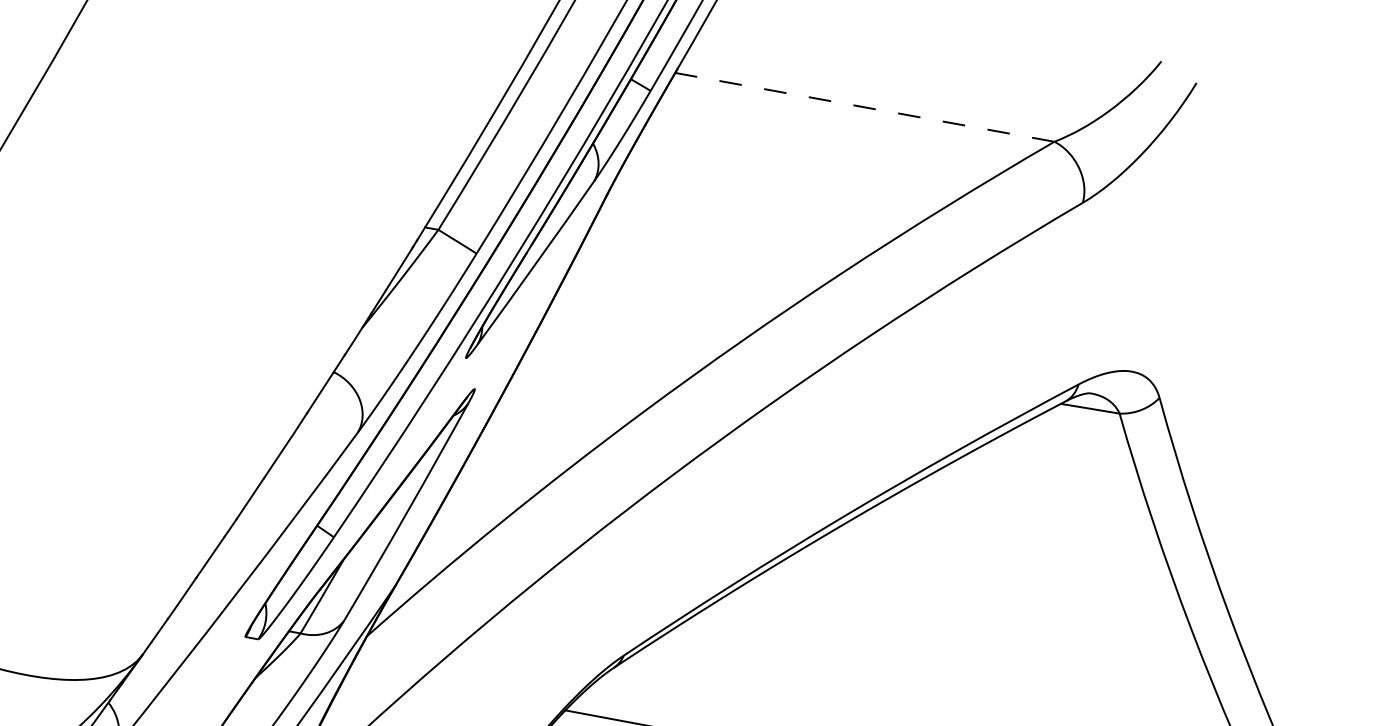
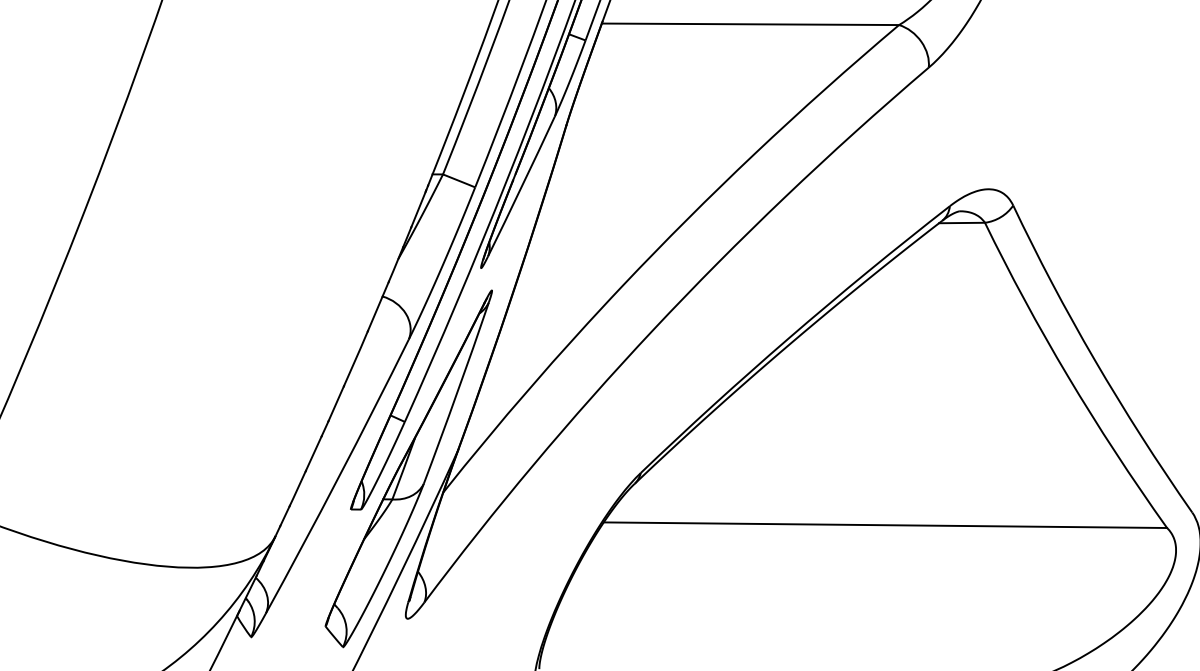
line: (864, 107) -> (750, 24), dashed -> solid

